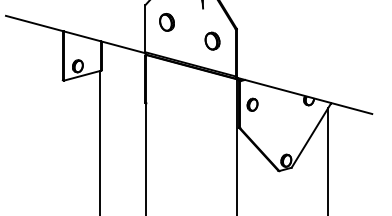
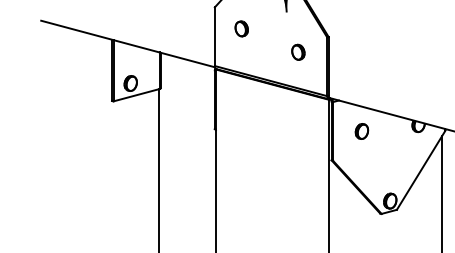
part: (166, 22) -> (241, 28), size x0.71
part: (212, 41) -> (298, 52), size x0.71
part: (252, 104) -> (361, 131), moved

